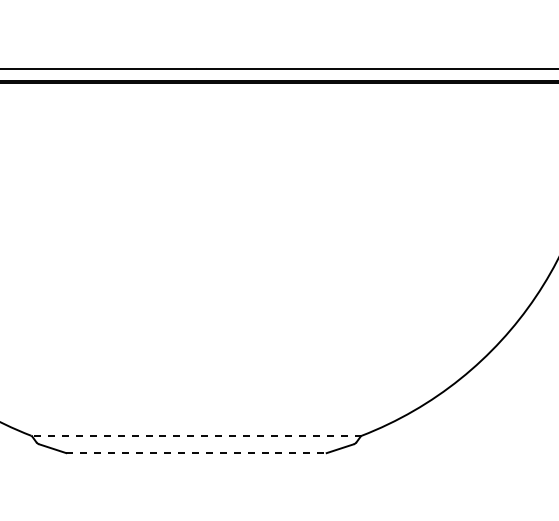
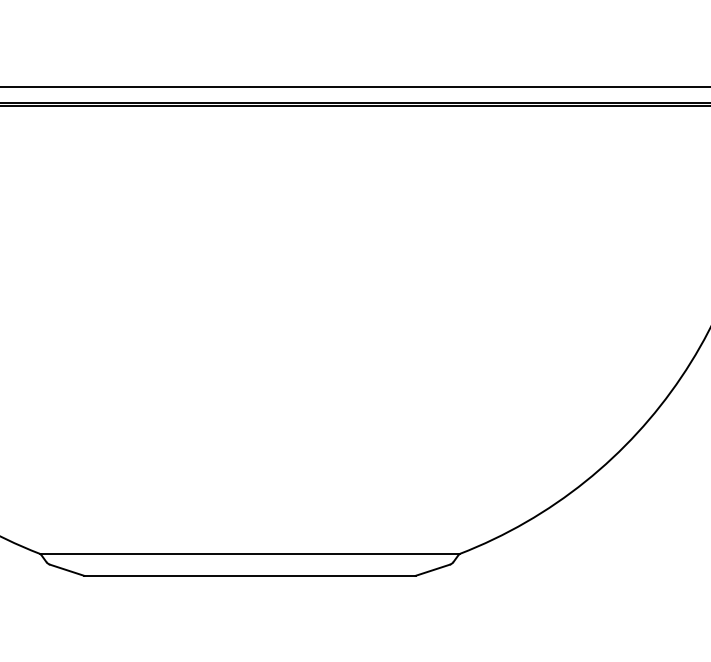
line: (195, 435) -> (248, 553), dashed -> solid
line: (196, 453) -> (249, 576), dashed -> solid

